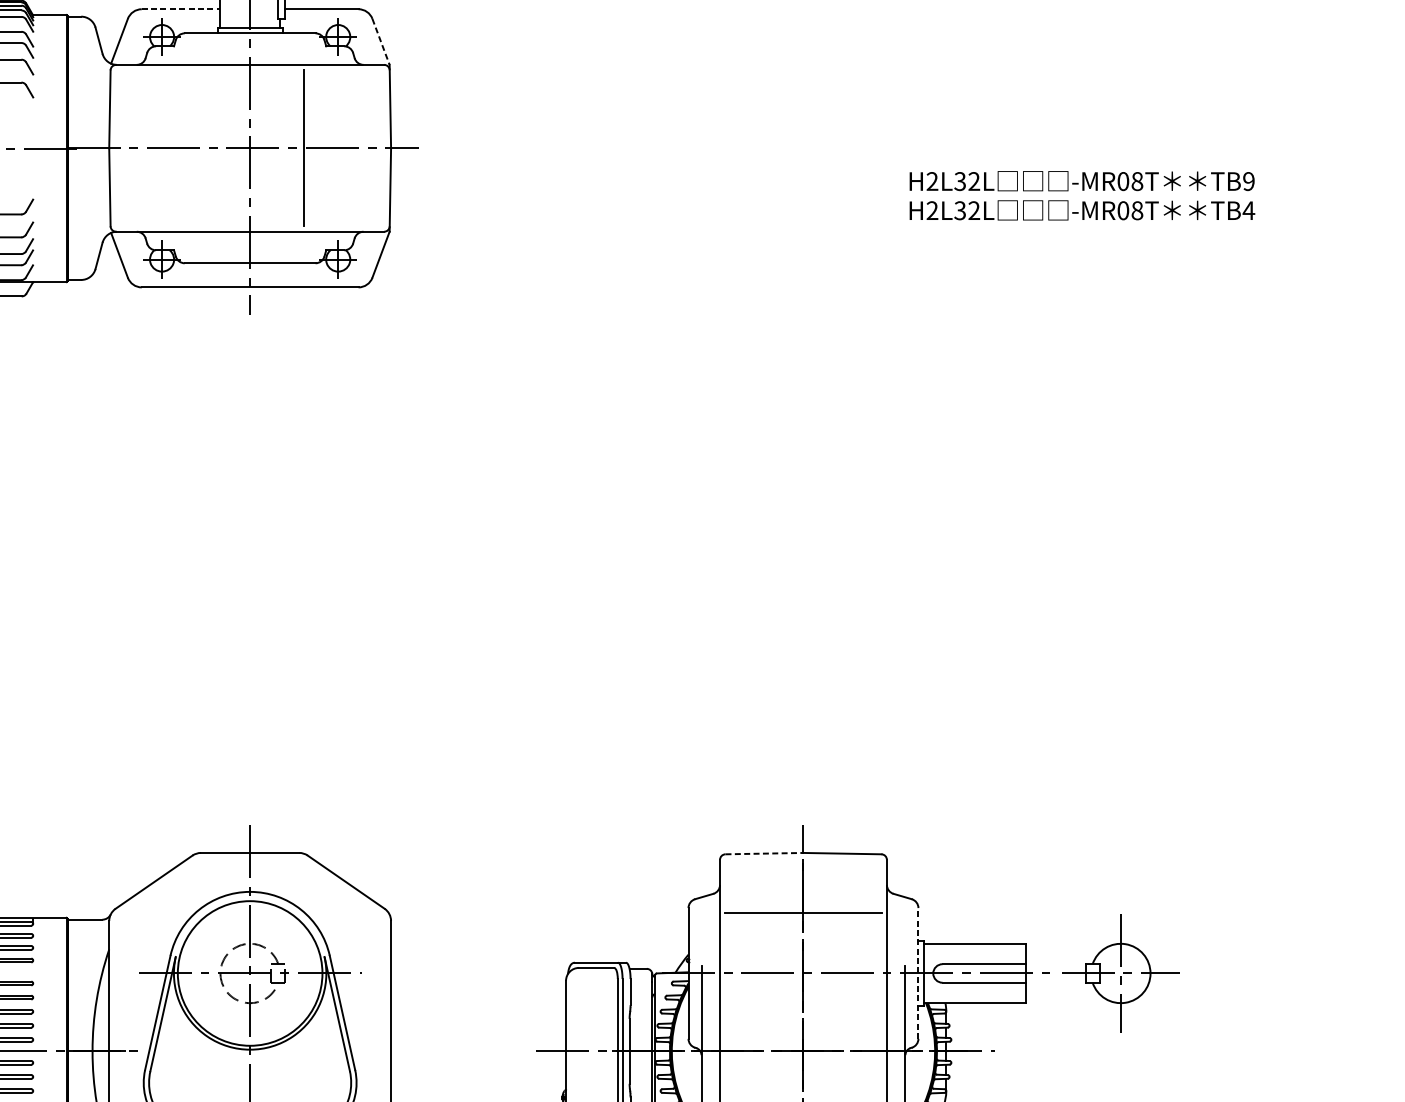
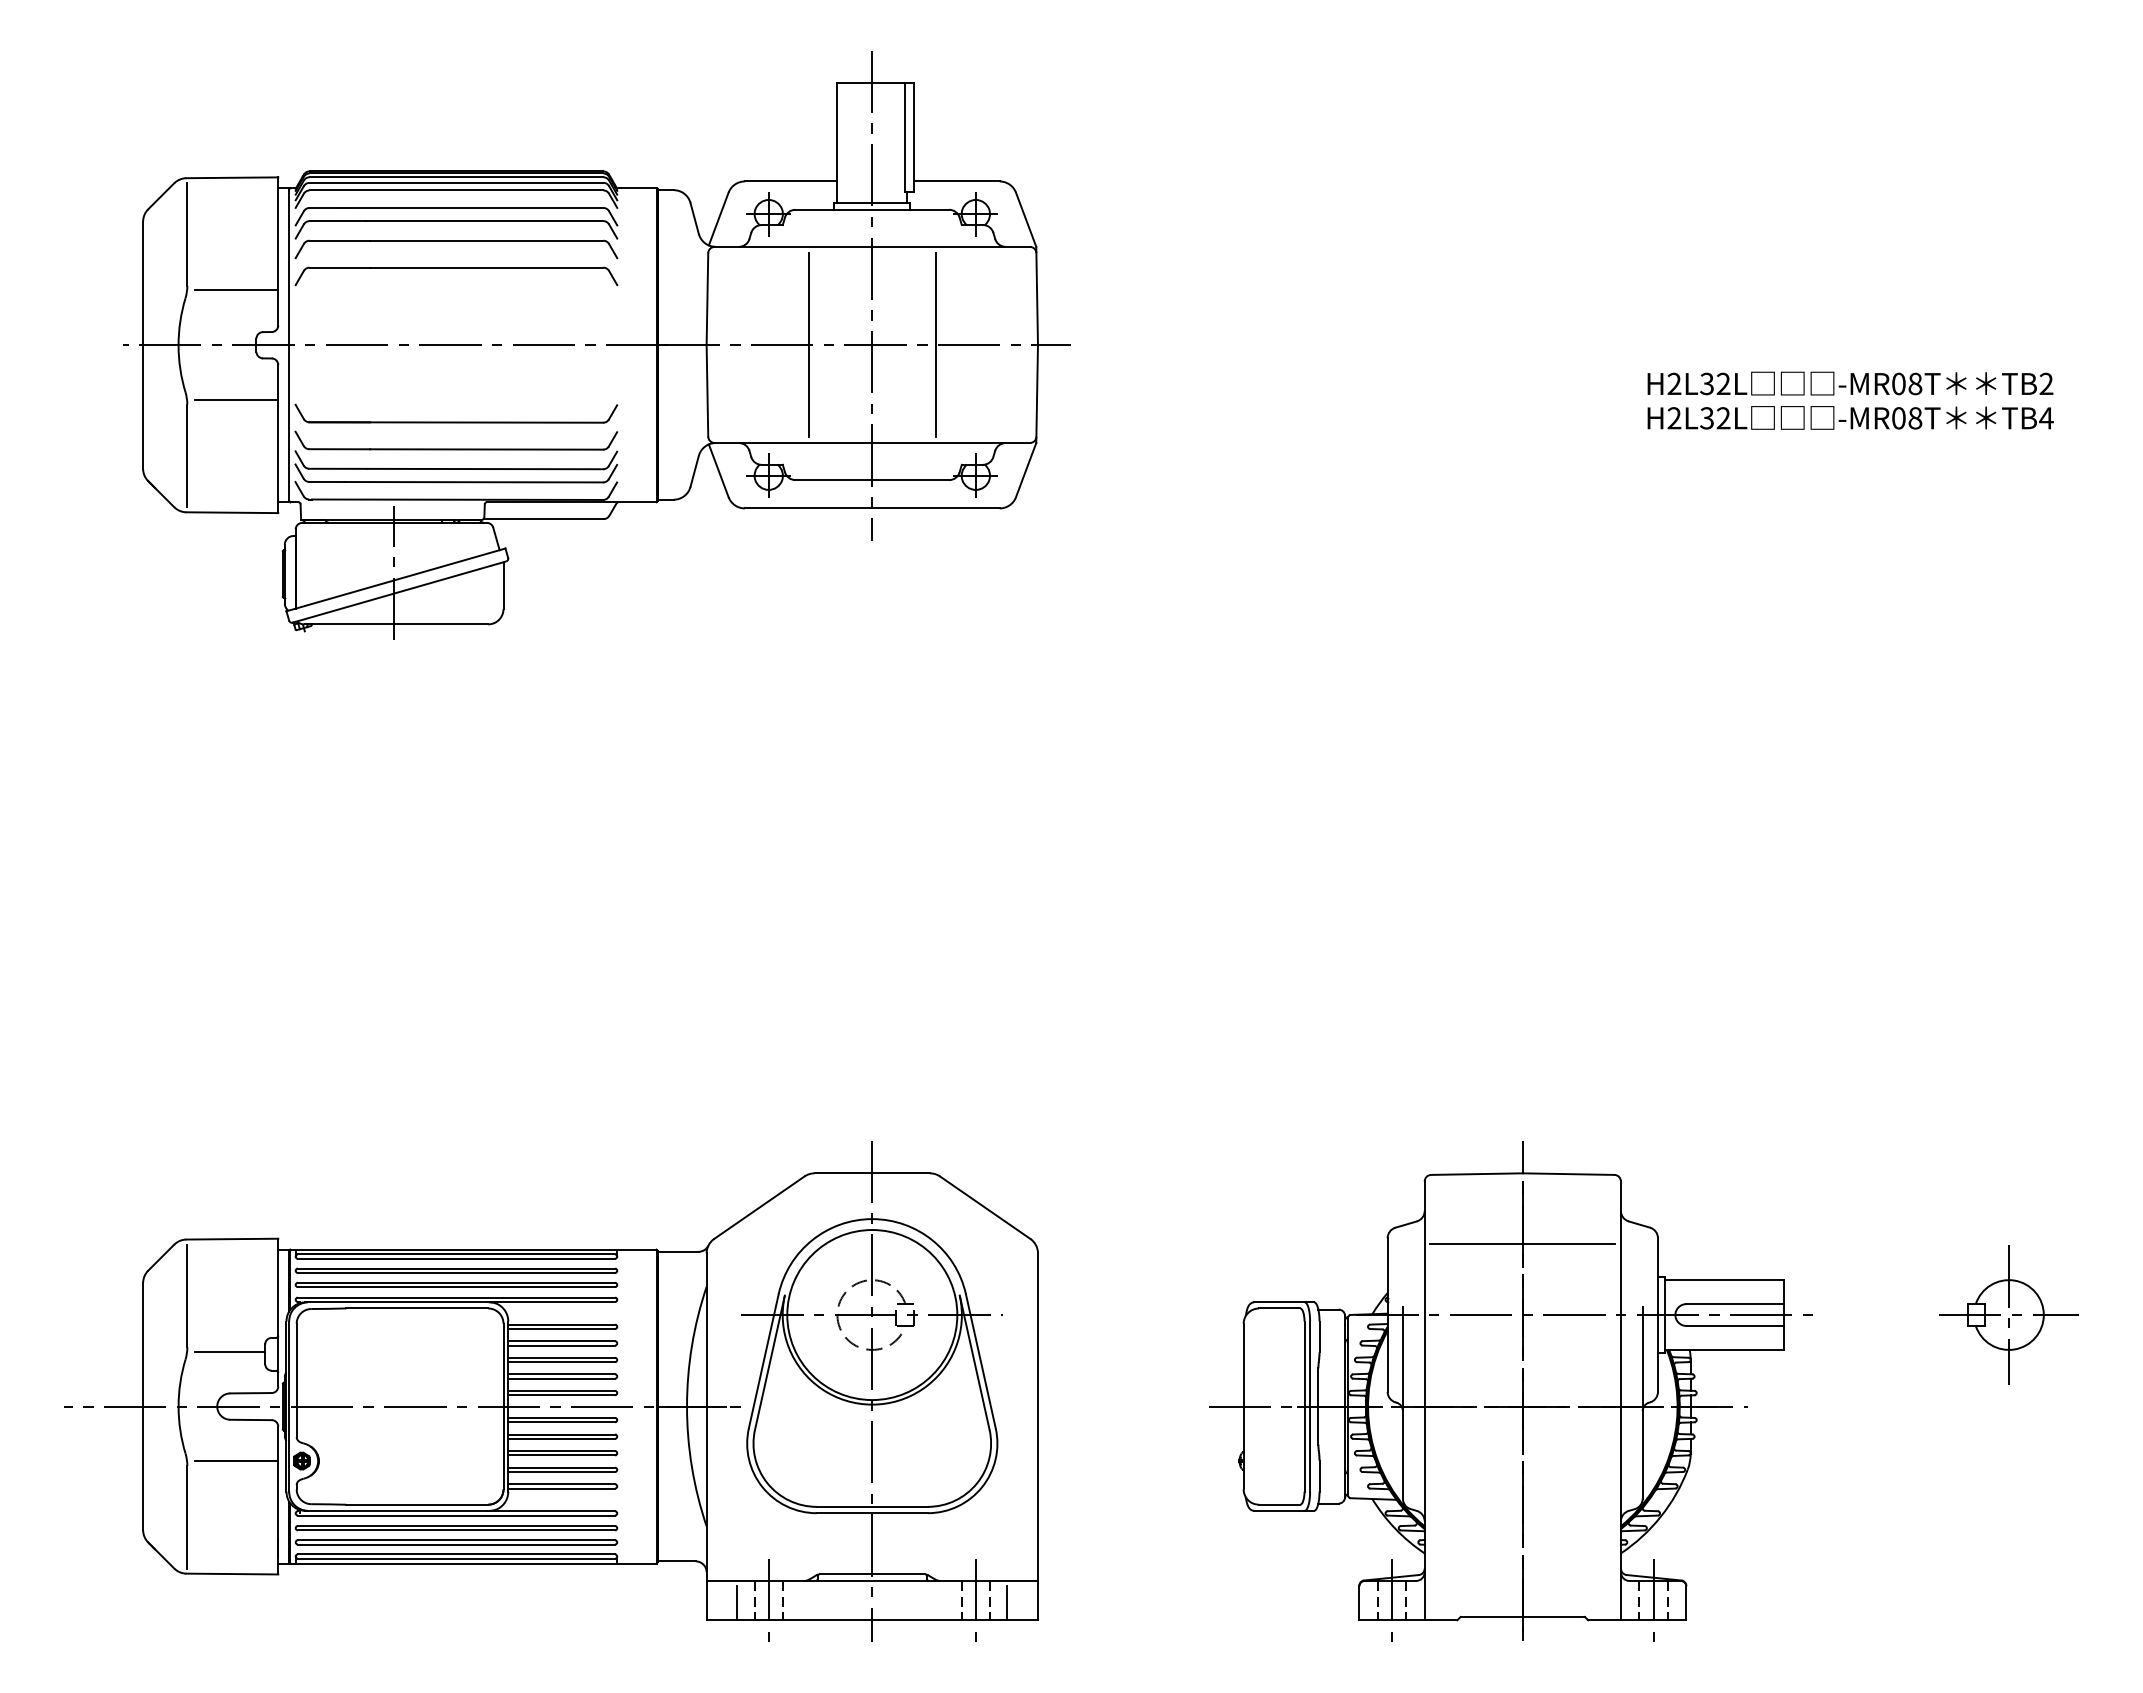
line: (181, 9) -> (791, 181), dashed -> solid
line: (381, 41) -> (1026, 219), dashed -> solid
line: (196, 147) -> (809, 344), added
text: (1248, 181) -> (2046, 384), TB9 -> TB2
line: (764, 853) -> (1476, 1174), dashed -> solid
line: (918, 973) -> (1657, 1315), dashed -> solid
part: (1120, 973) -> (2008, 1314), moved

